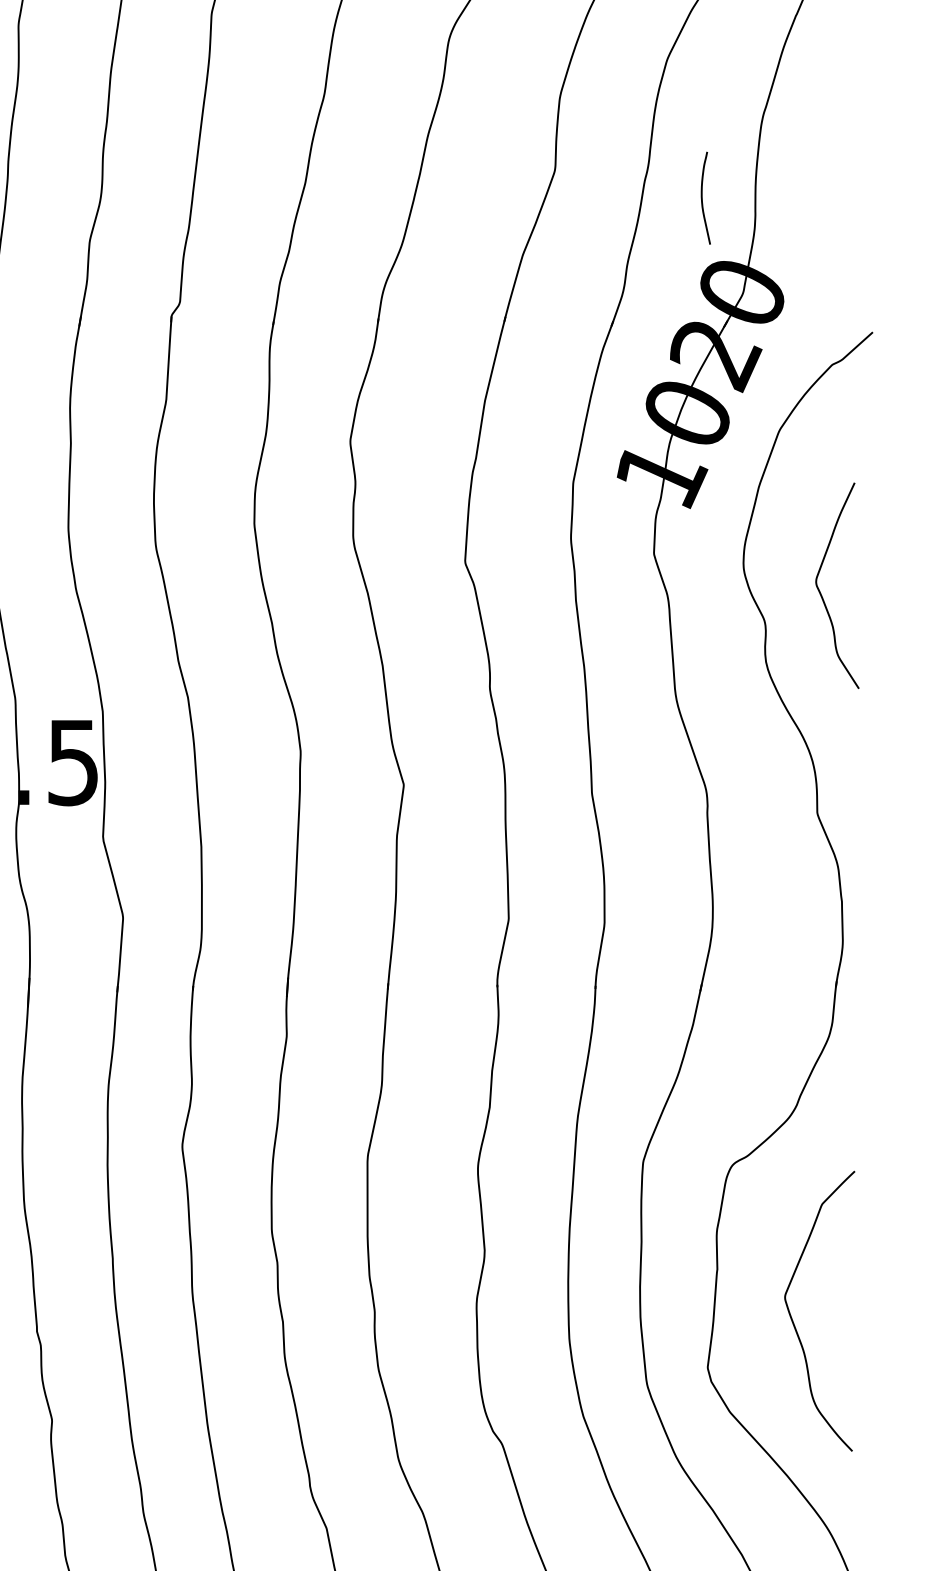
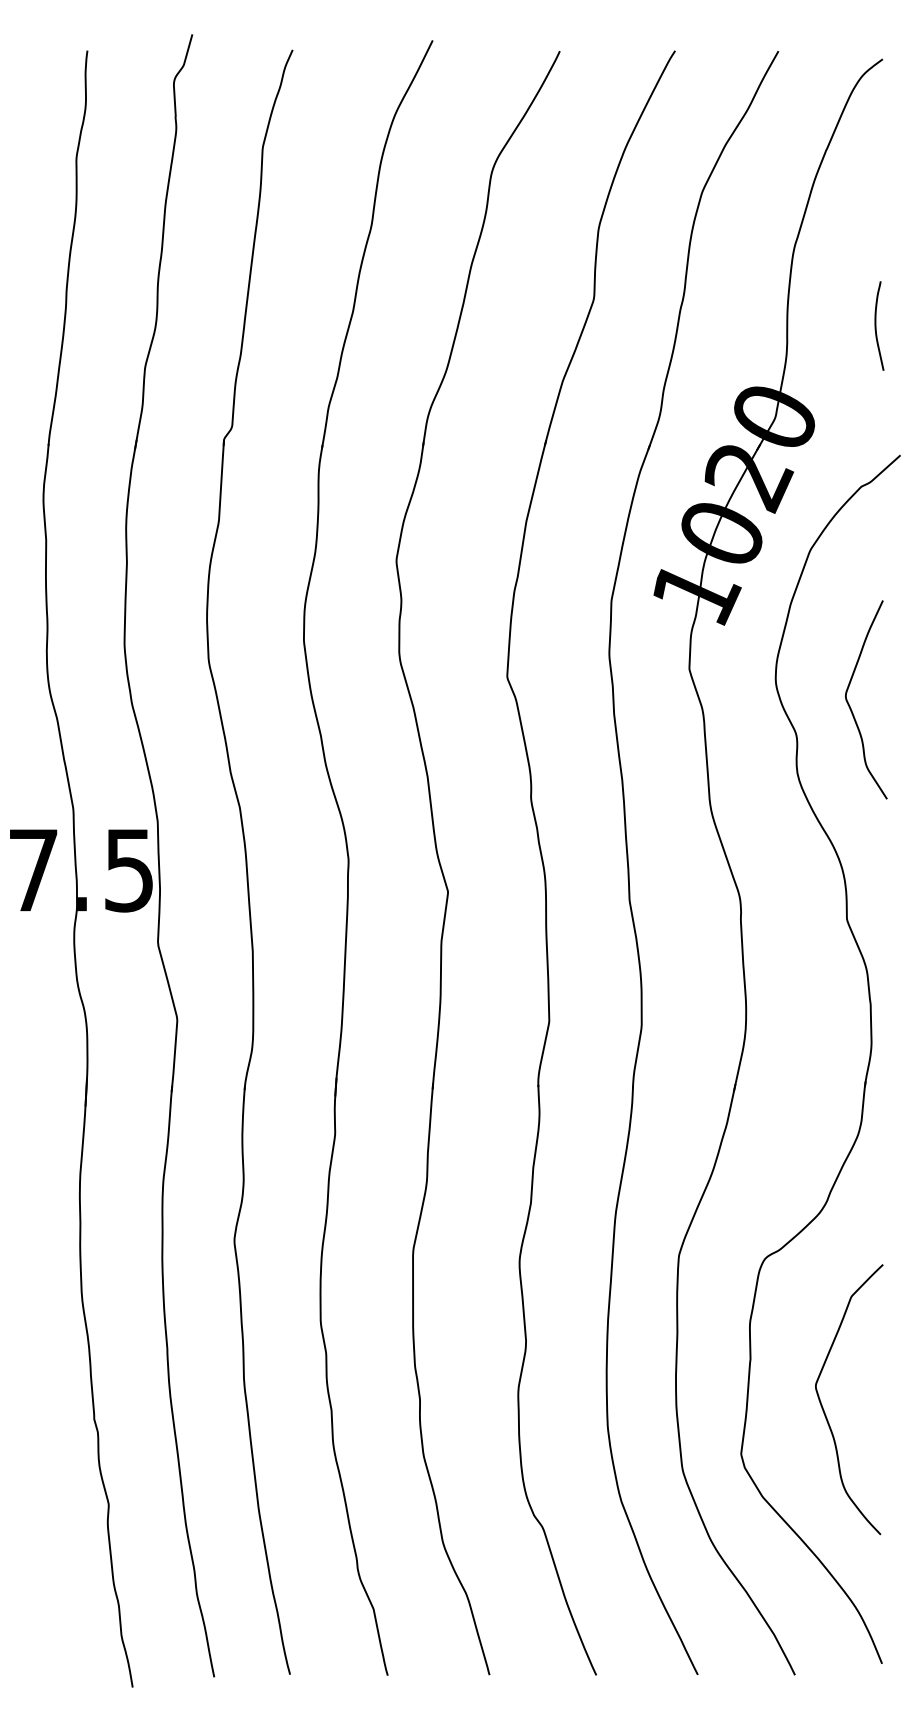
curve: (702, 197) -> (876, 325), moved

